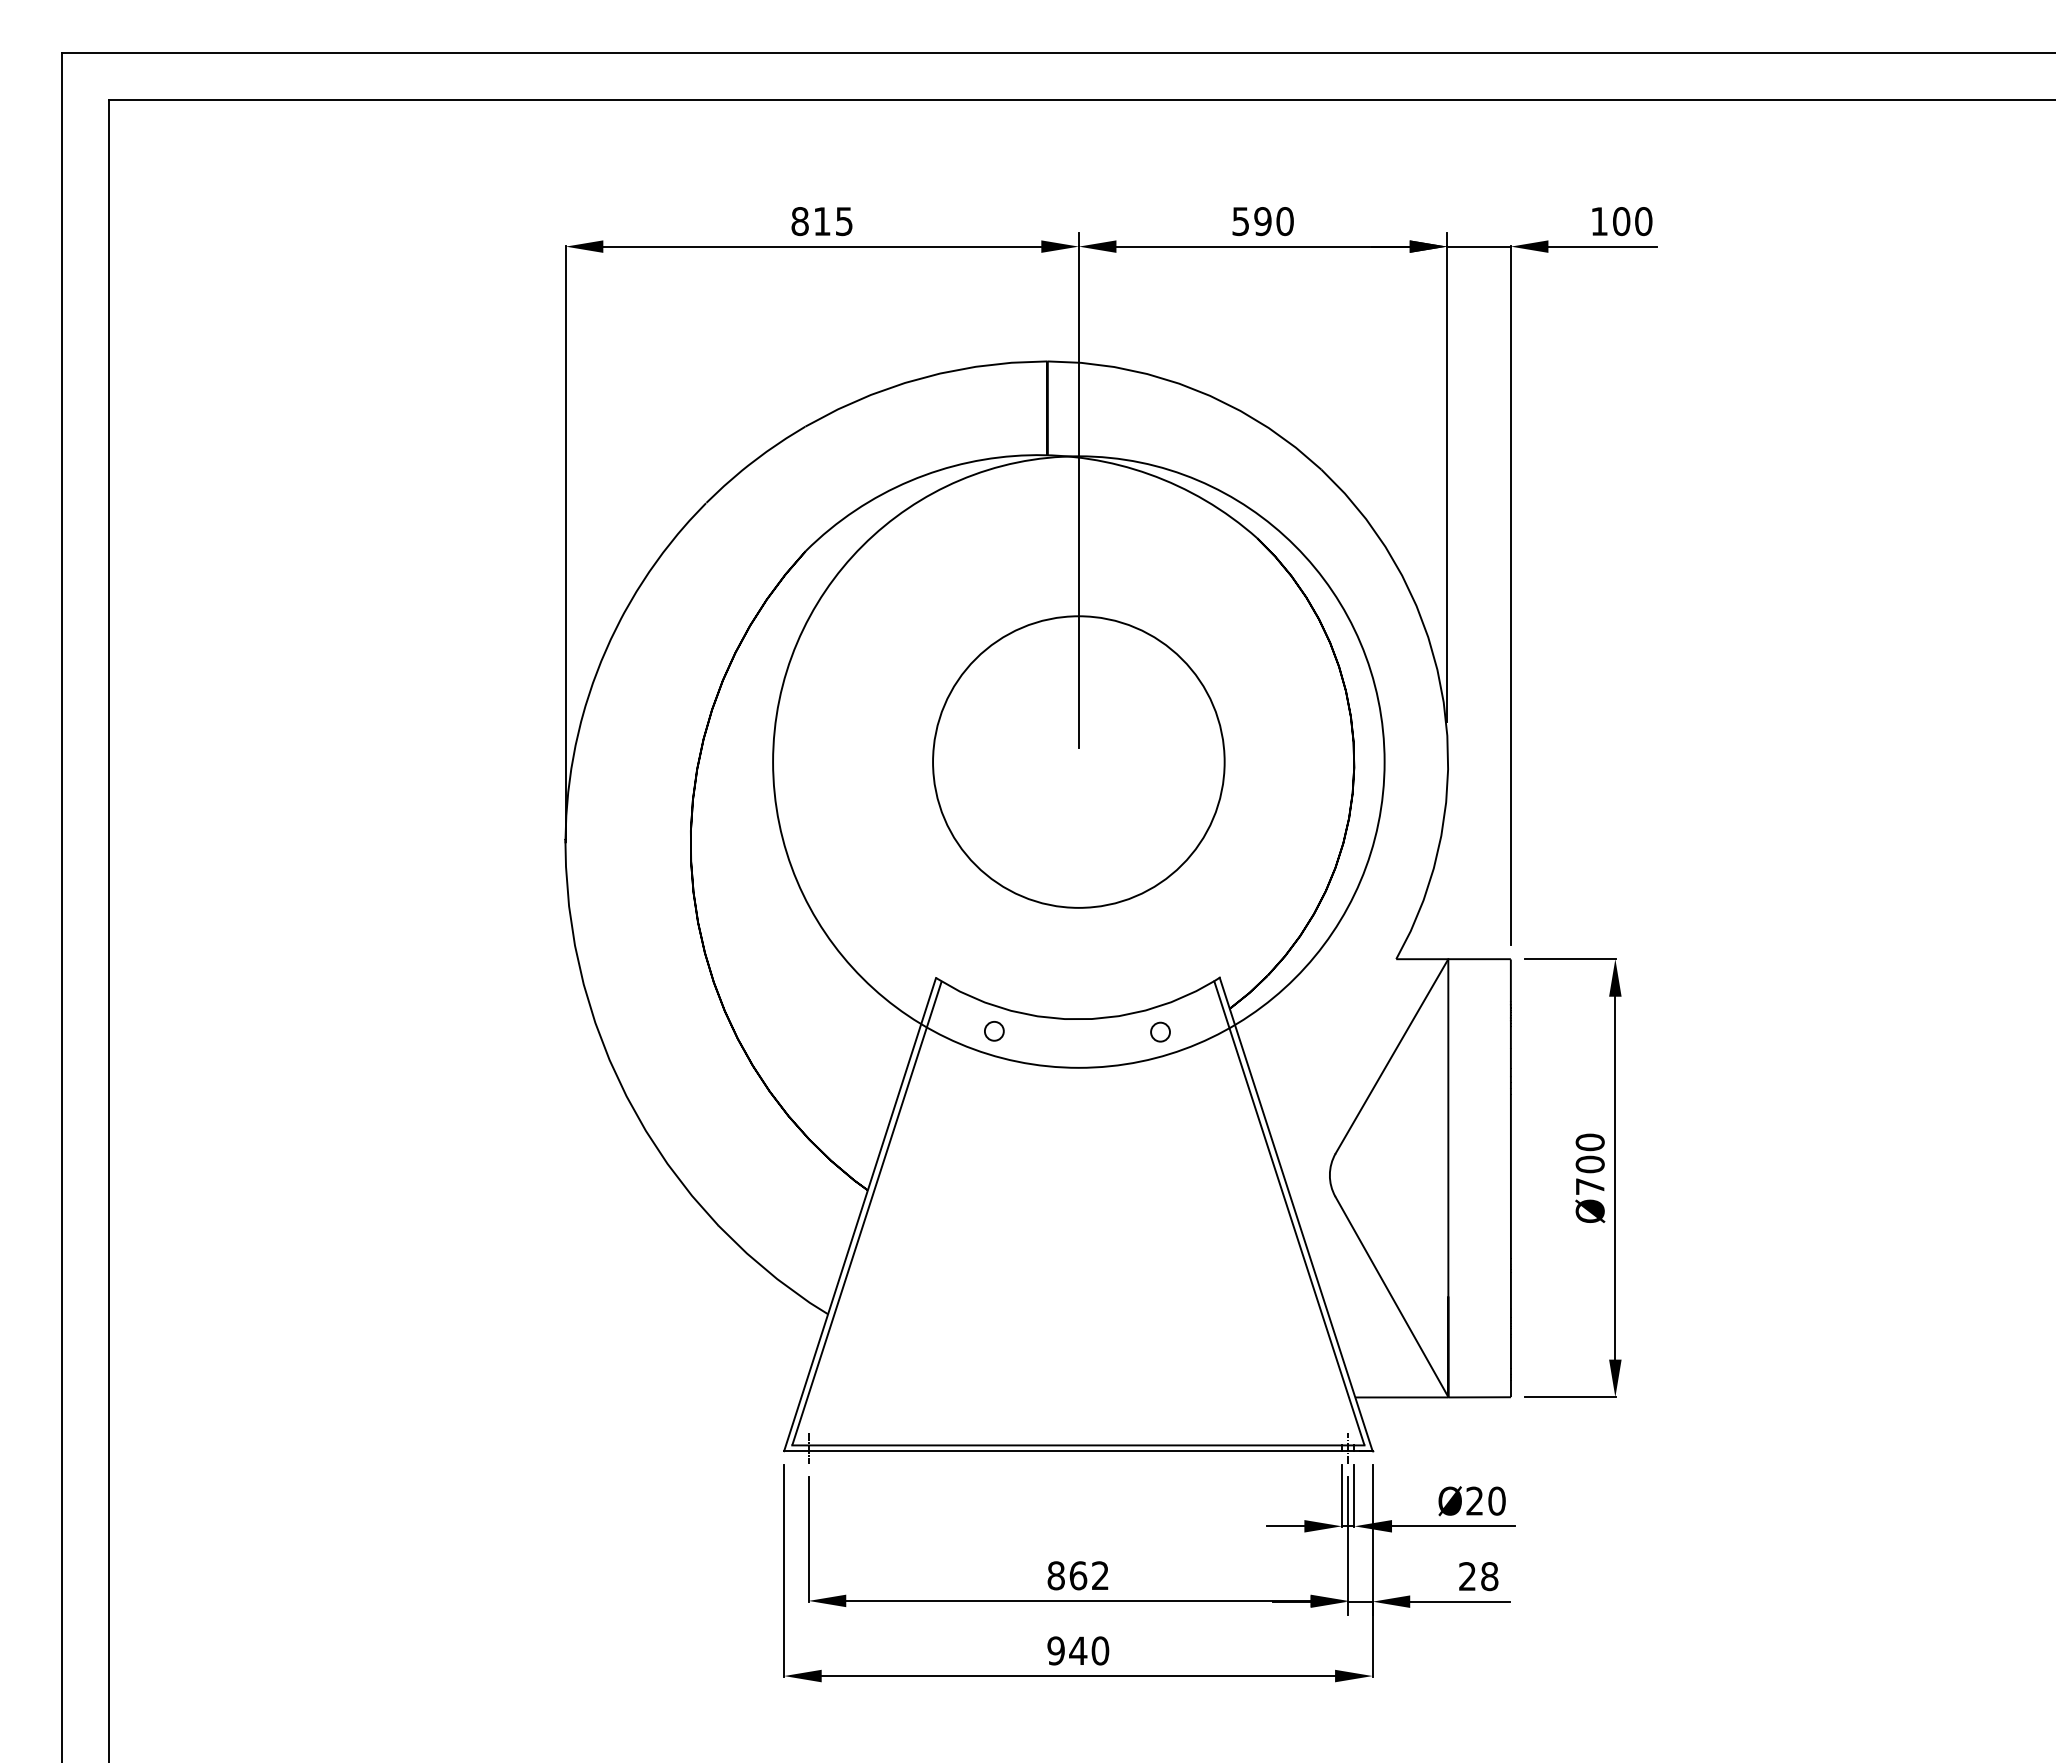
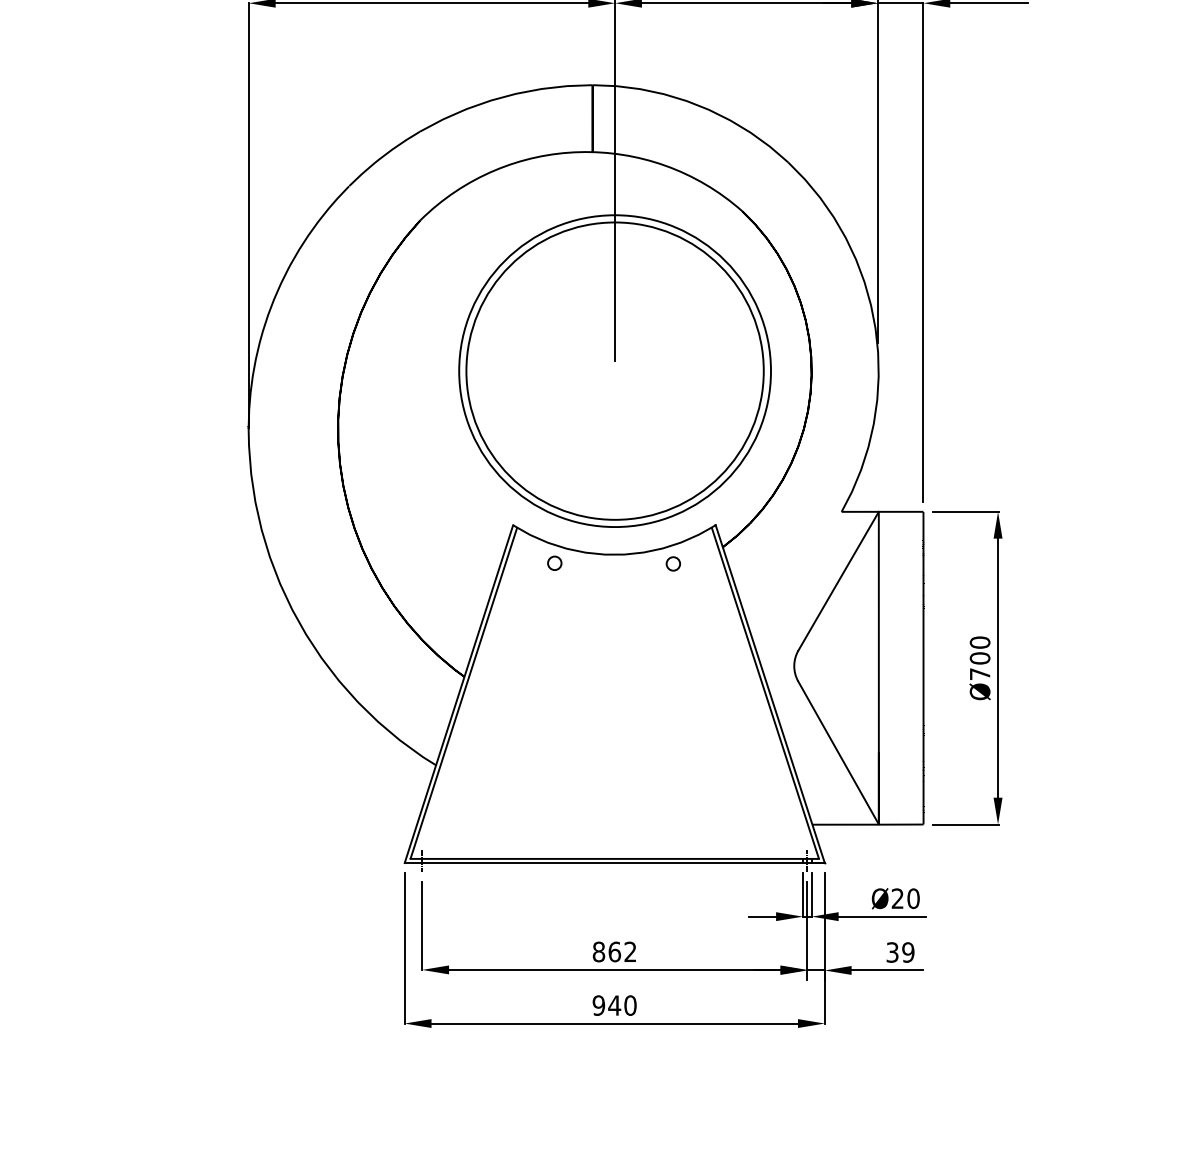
circle: (1078, 761) -> (614, 370), size x0.71
circle: (1078, 761) -> (614, 370), size x1.43
text: (1478, 1576) -> (900, 952), 28 -> 39

